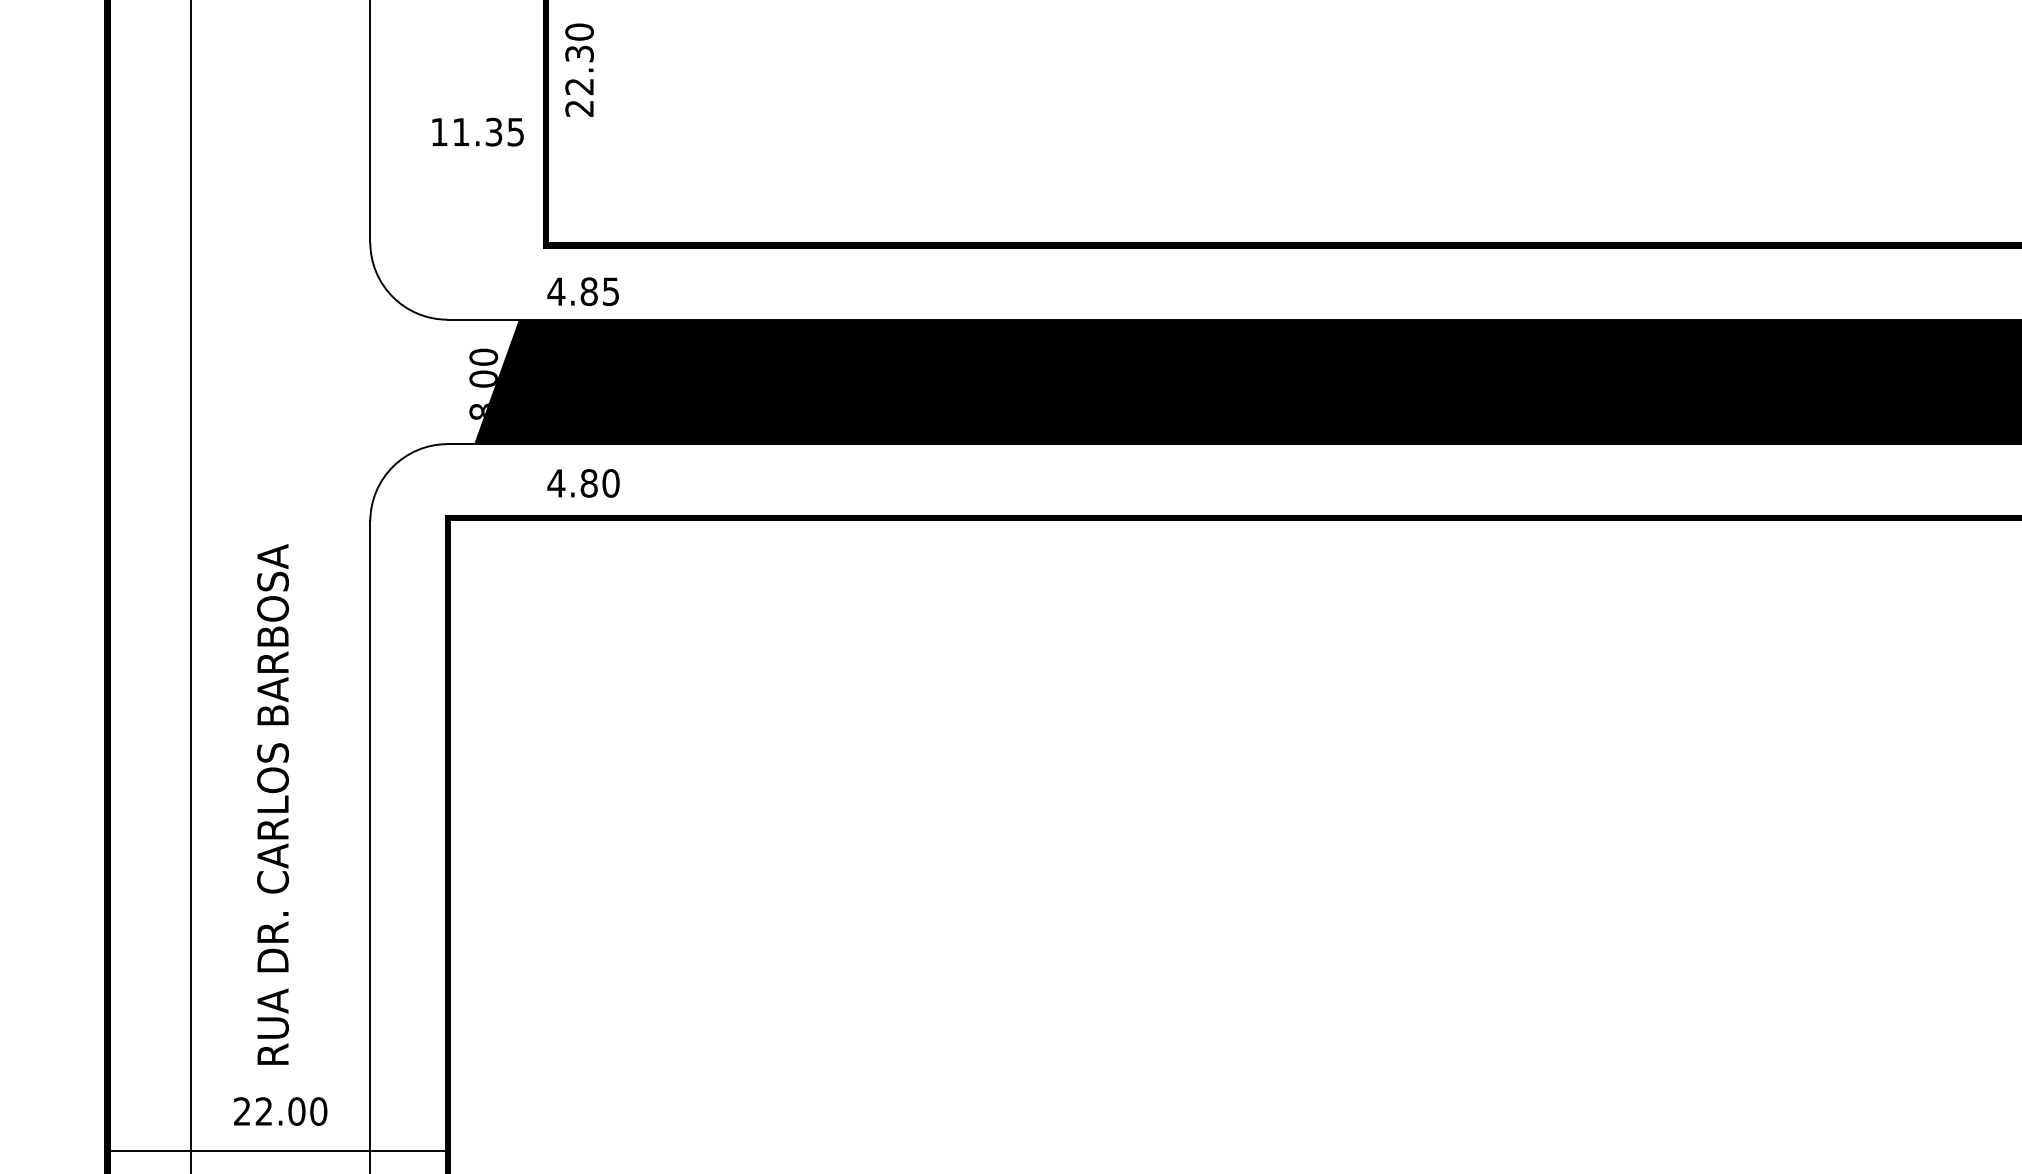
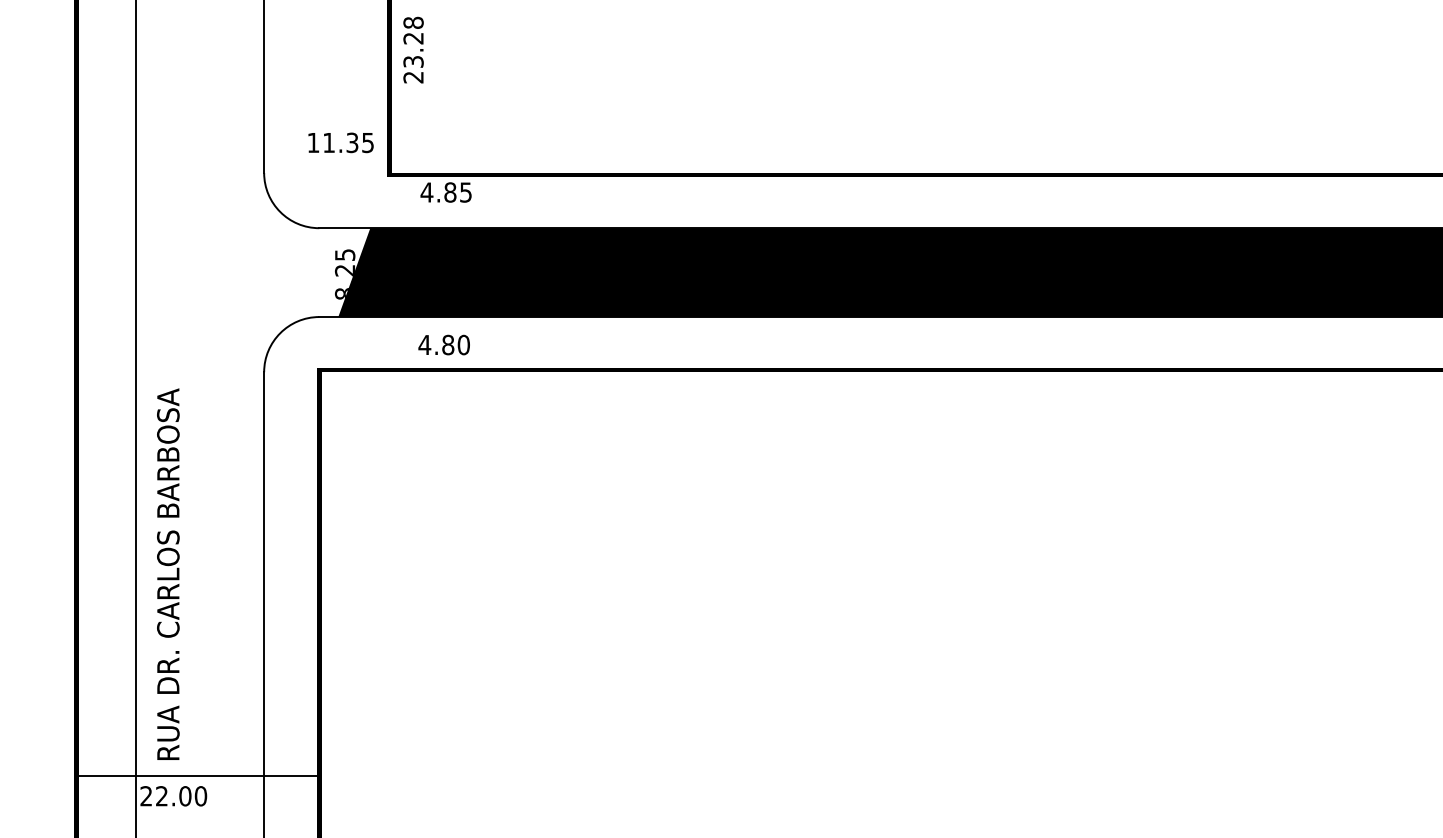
text: (579, 59) -> (413, 42), 22.30 -> 23.28
text: (477, 131) -> (340, 142), moved
text: (582, 291) -> (445, 192), moved
text: (483, 367) -> (344, 262), 8.00 -> 8.25
text: (583, 483) -> (444, 345), moved
text: (272, 804) -> (167, 574), moved
text: (280, 1111) -> (173, 796), moved
line: (277, 1151) -> (197, 776), moved

